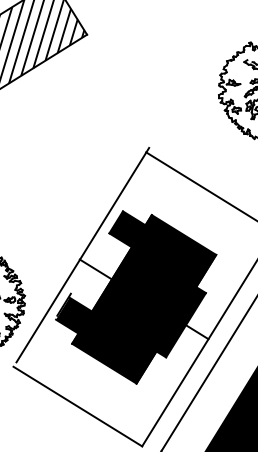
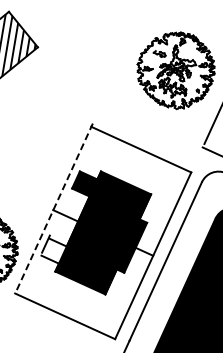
line: (82, 254) -> (54, 206), solid -> dashed
fill: (73, 314) -> (53, 250), removed

